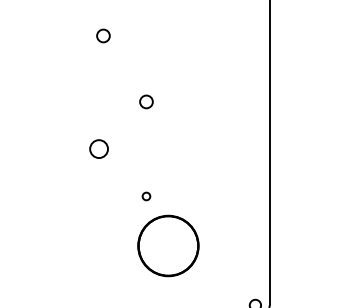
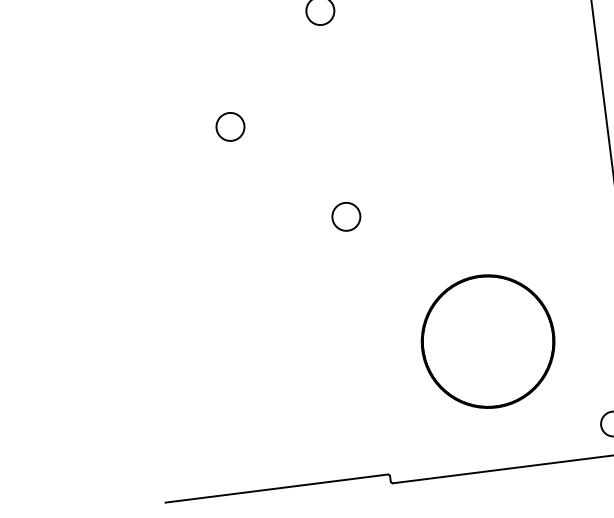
circle: (99, 149) -> (231, 127), size x0.71
circle: (146, 196) -> (346, 216), size x1.67
part: (168, 245) -> (488, 340), moved

